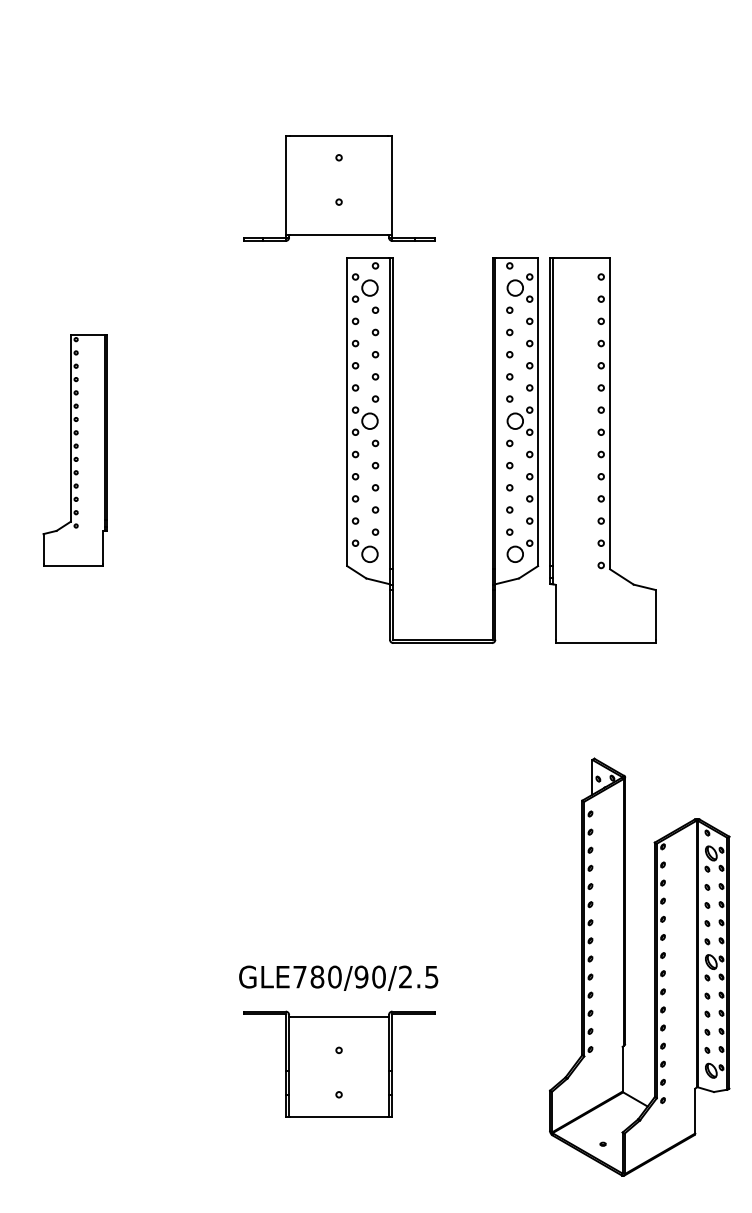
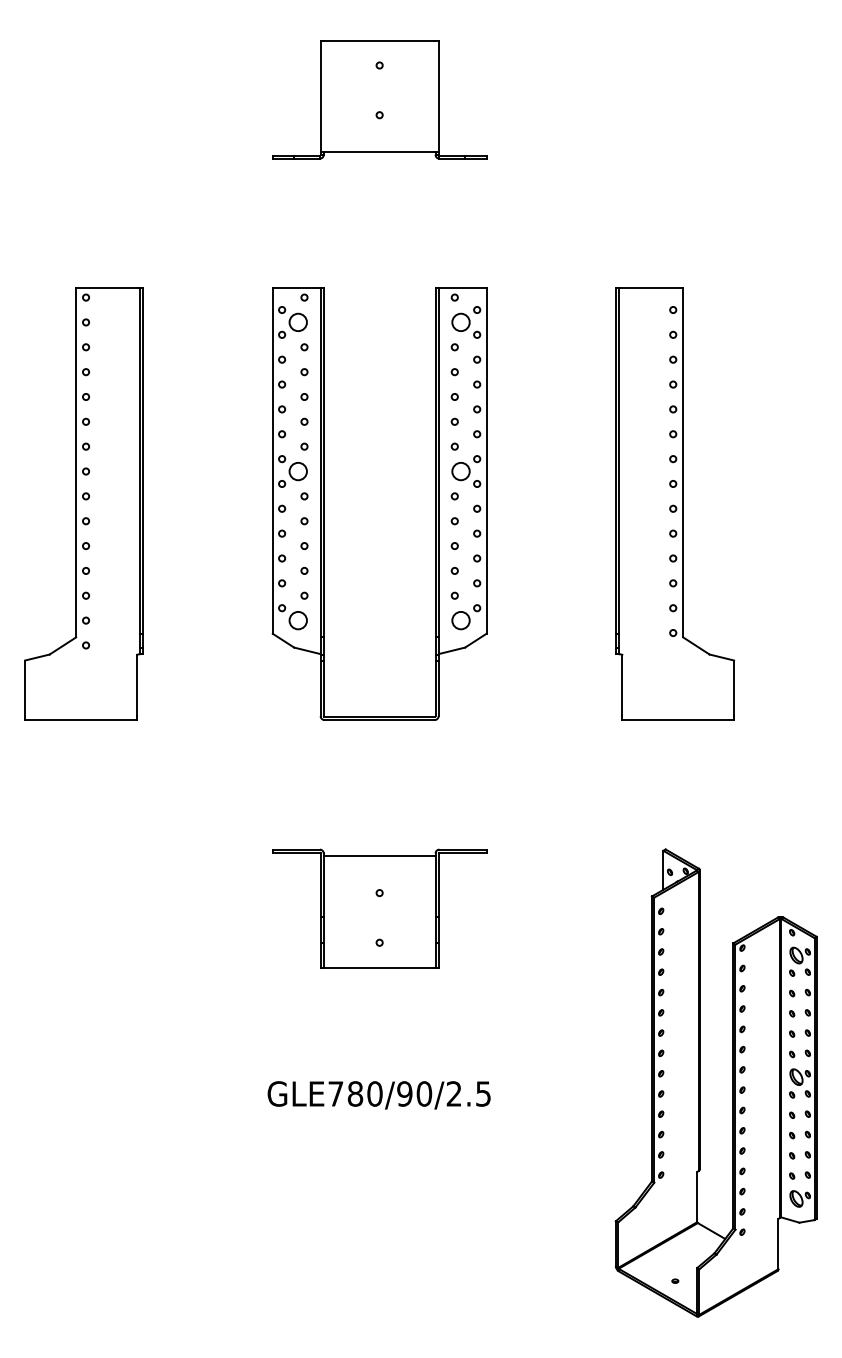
part: (338, 188) -> (379, 99), moved
part: (74, 449) -> (83, 503), size x1.67
part: (393, 449) -> (324, 503), moved
part: (338, 1064) -> (379, 908), moved

